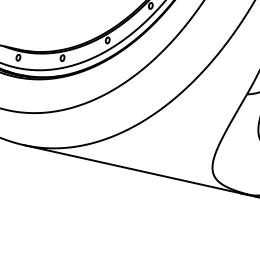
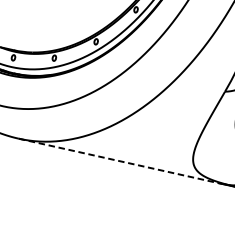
line: (132, 169) -> (119, 161), solid -> dashed

